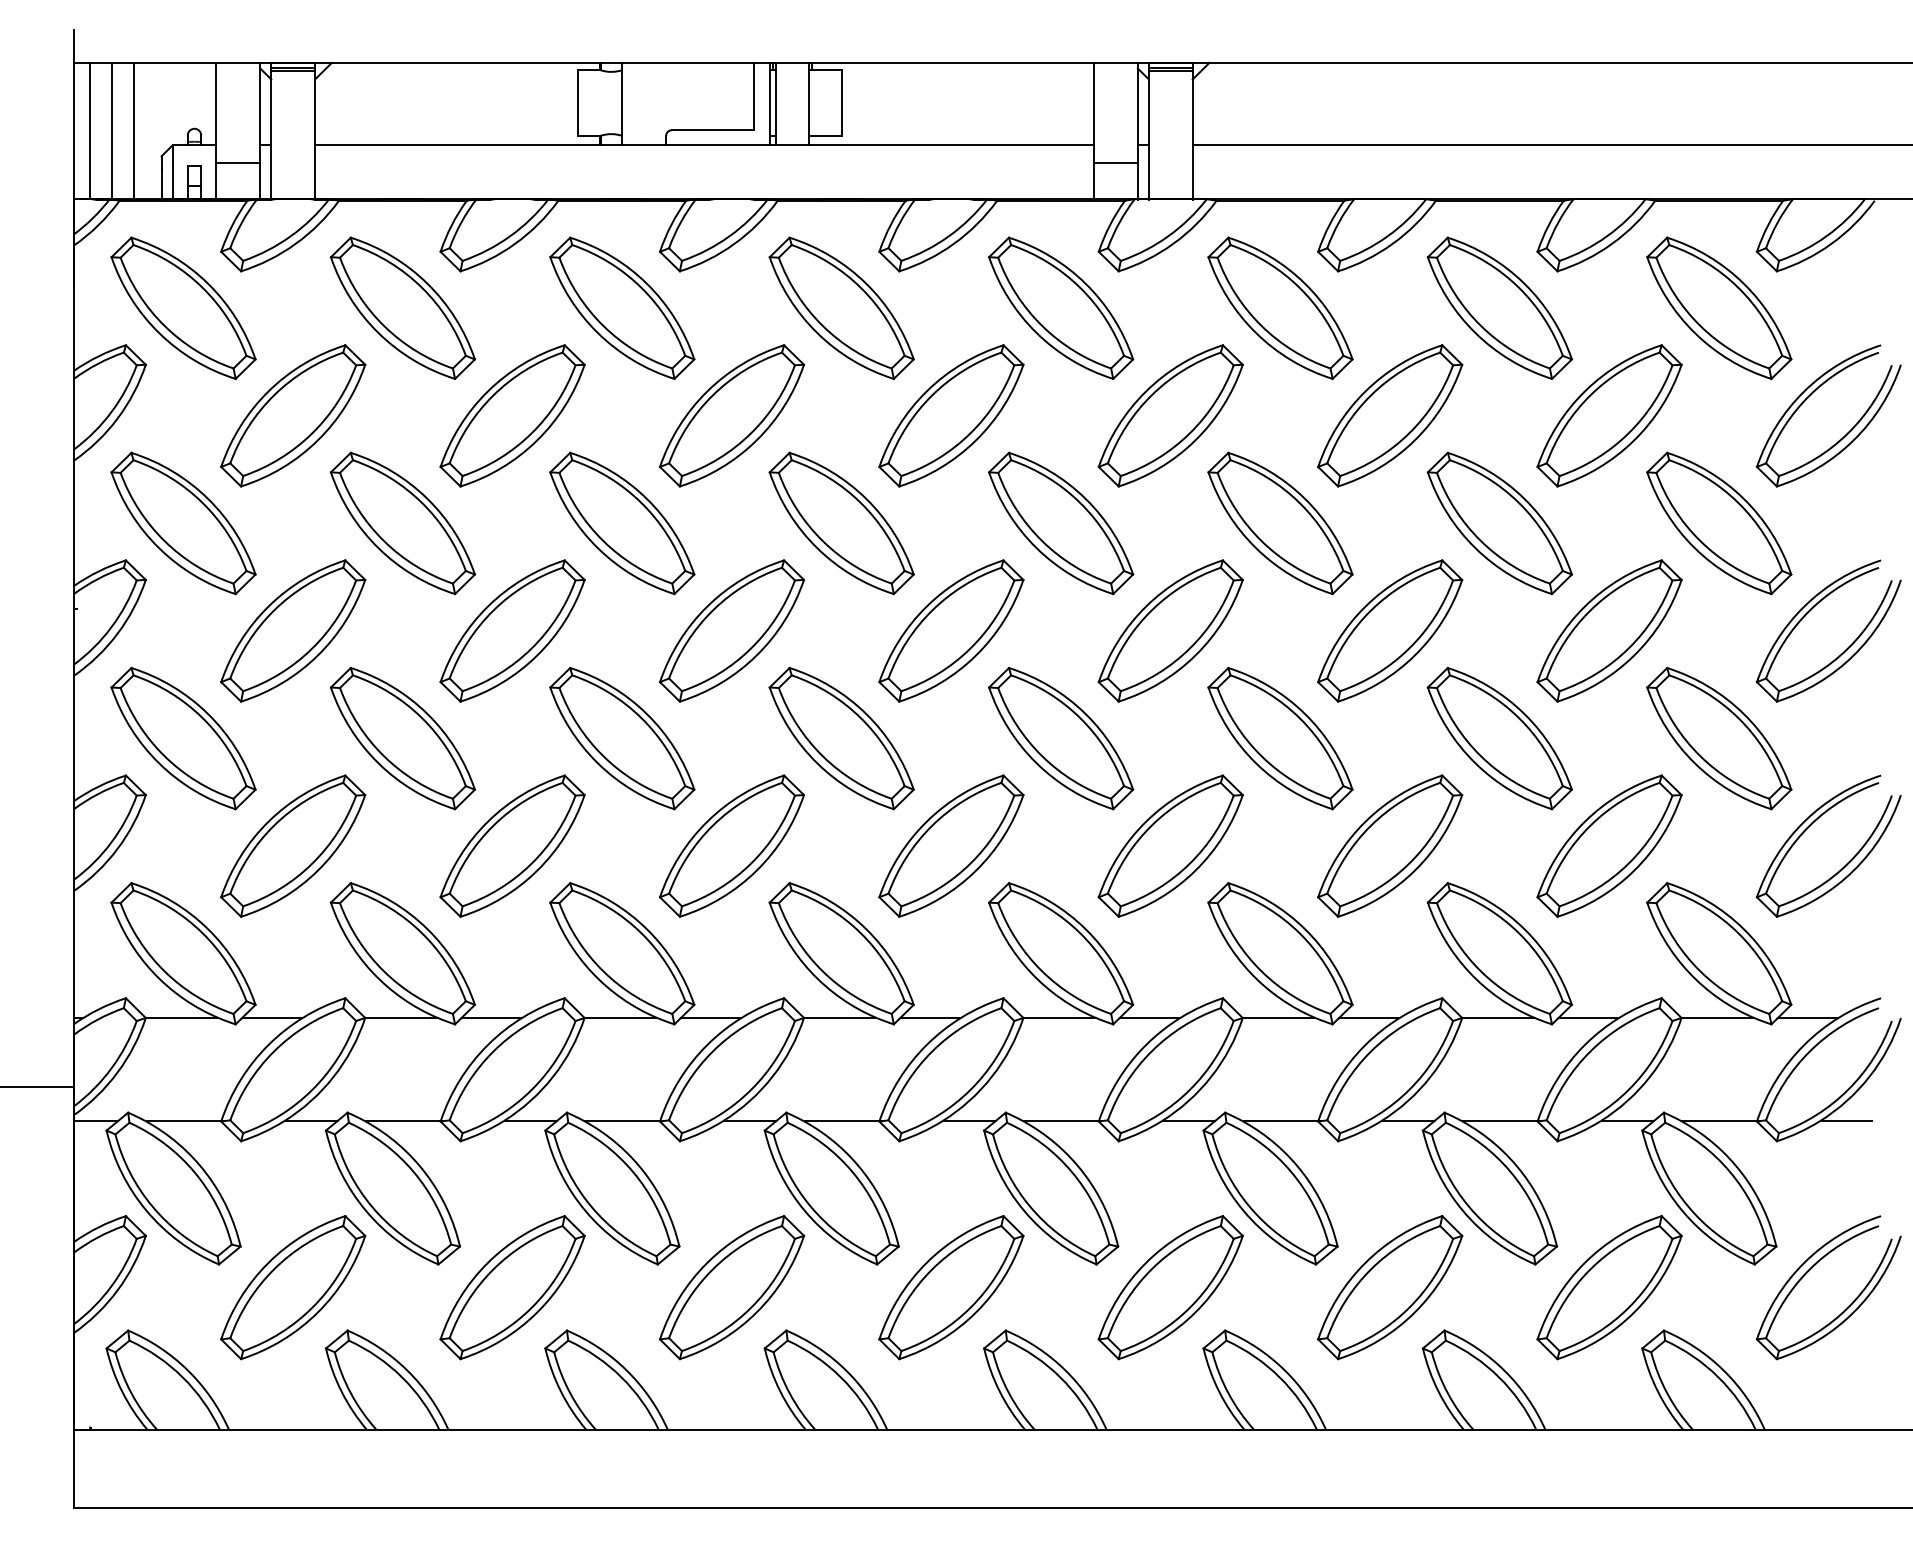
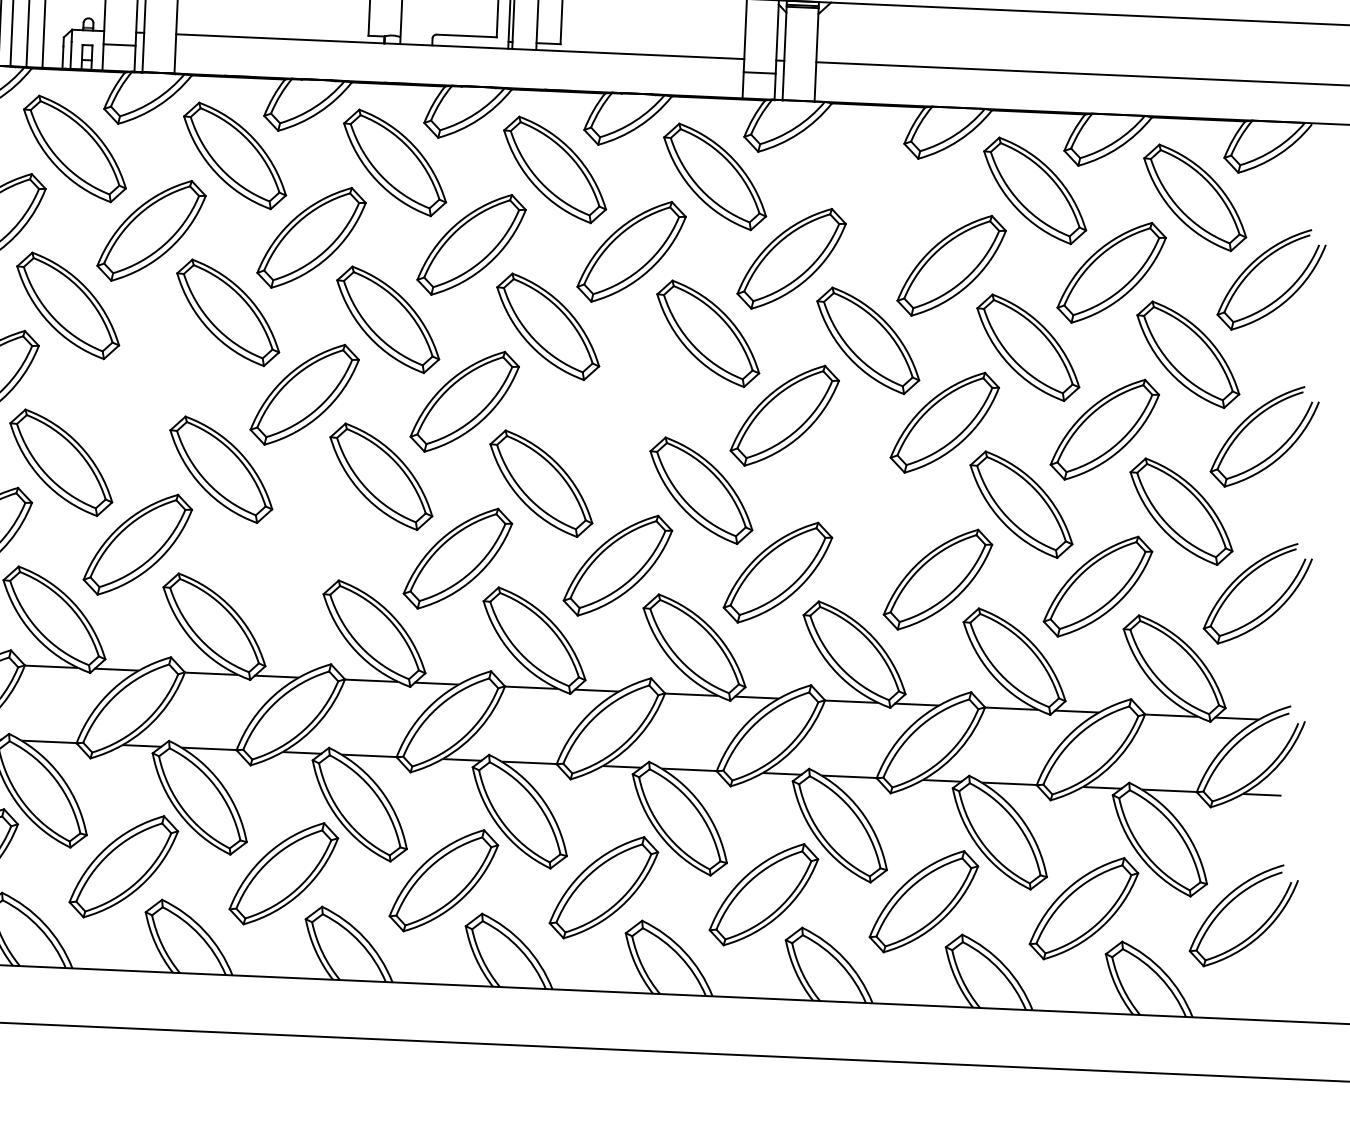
part: (1280, 307) -> (875, 183), removed
part: (293, 630) -> (144, 387), removed
part: (951, 630) -> (624, 408), removed
part: (1280, 738) -> (861, 497), removed
part: (512, 845) -> (297, 551), removed

